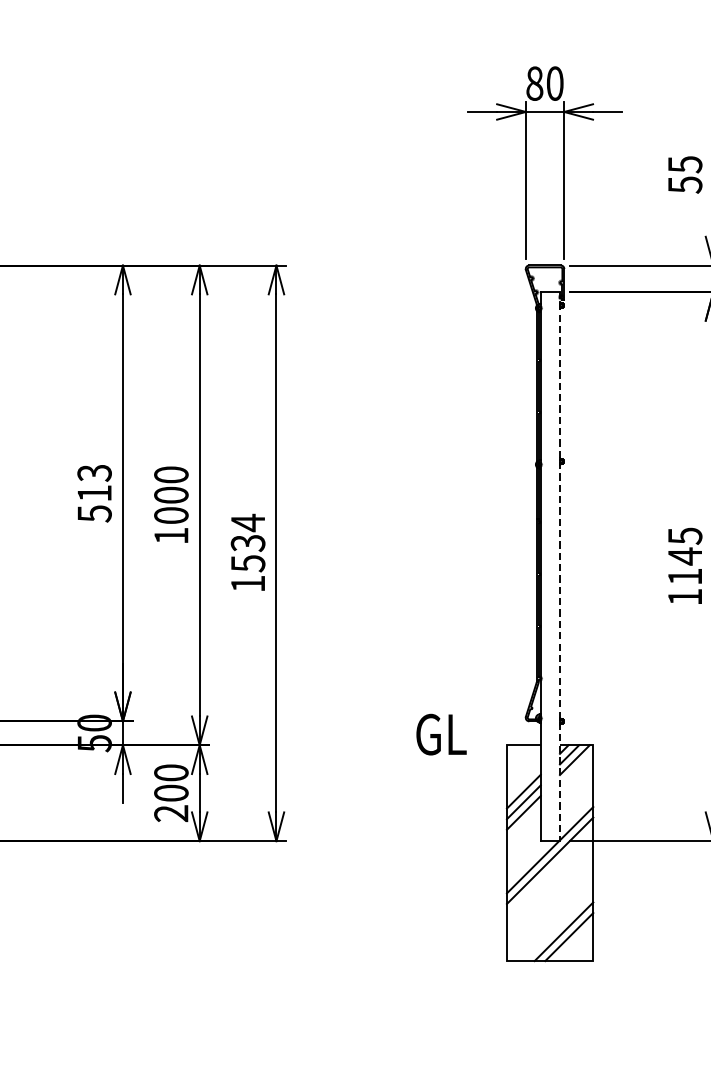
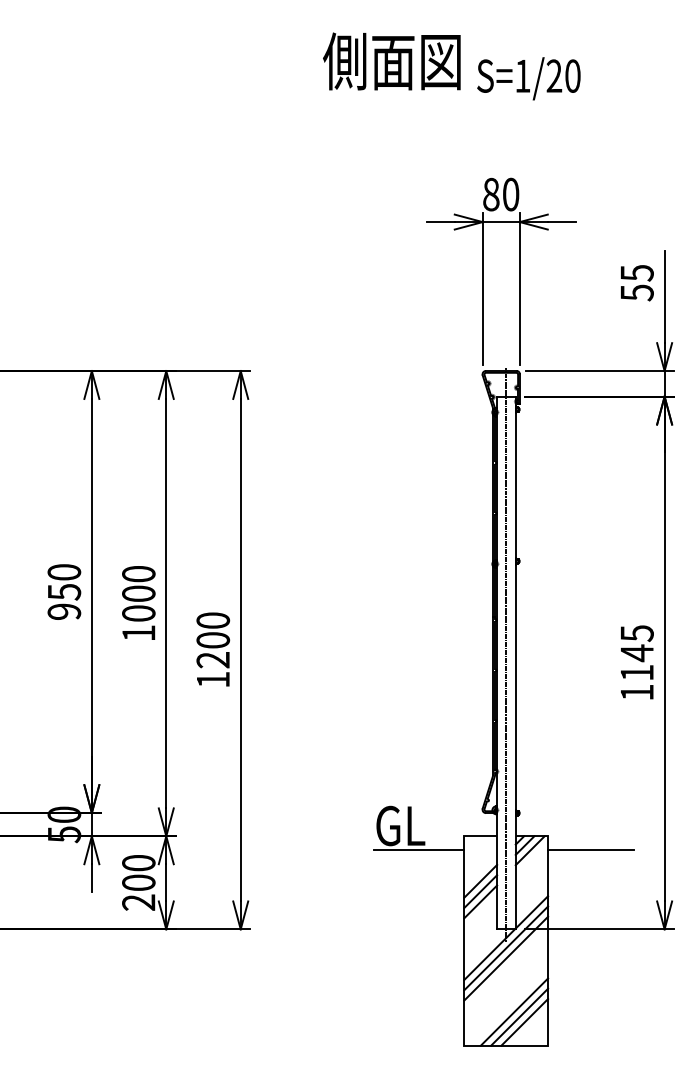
text: (94, 493) -> (64, 592), 513 -> 950
text: (248, 542) -> (213, 639), 1534 -> 1200
line: (550, 557) -> (506, 654), added
line: (559, 567) -> (515, 663), dashed -> solid
line: (460, 759) -> (419, 850), added
line: (638, 759) -> (591, 850), added
line: (550, 871) -> (506, 958), added
line: (558, 925) -> (514, 1011), added

